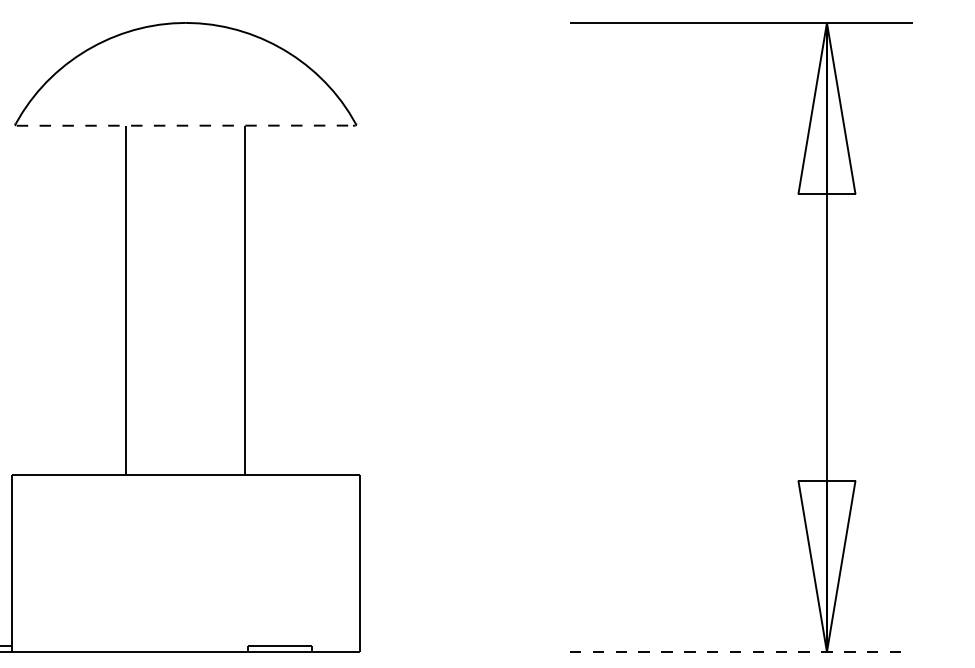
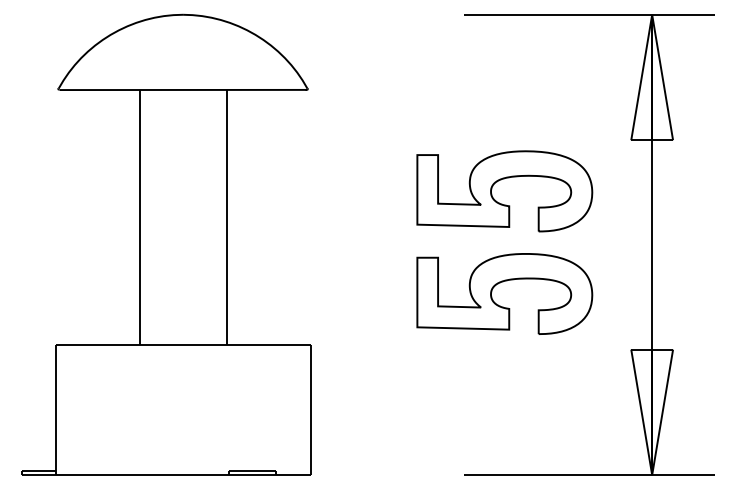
line: (186, 125) -> (183, 89), dashed -> solid
part: (621, 249) -> (501, 180), added
part: (619, 390) -> (500, 283), added
line: (741, 652) -> (589, 475), dashed -> solid

